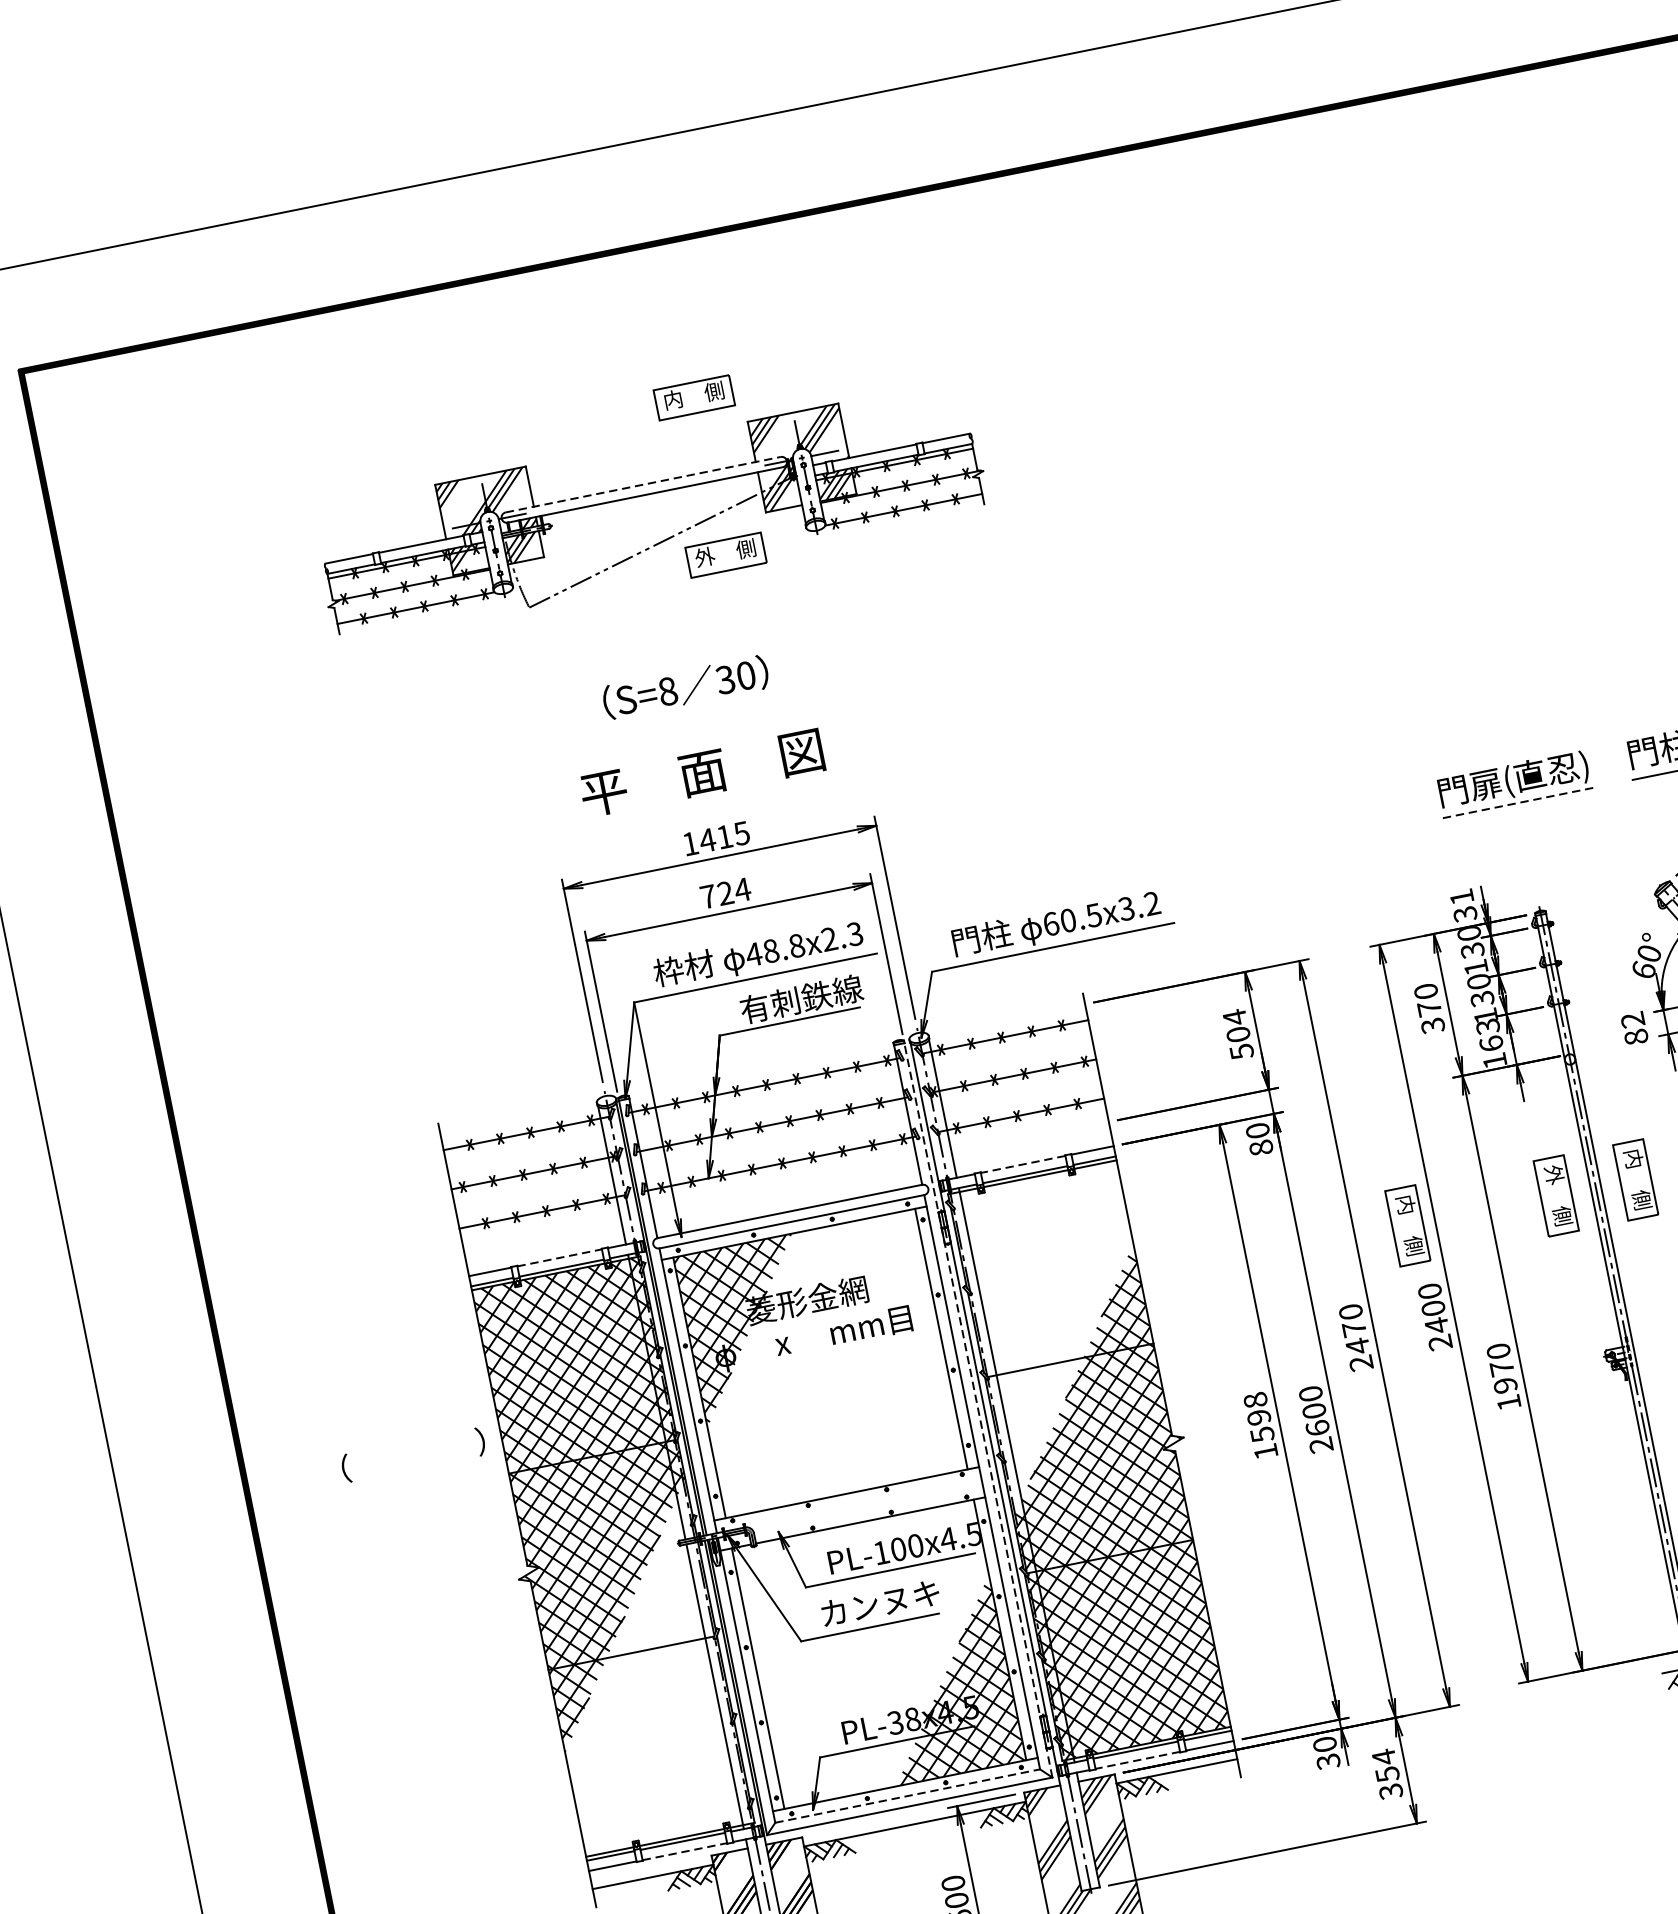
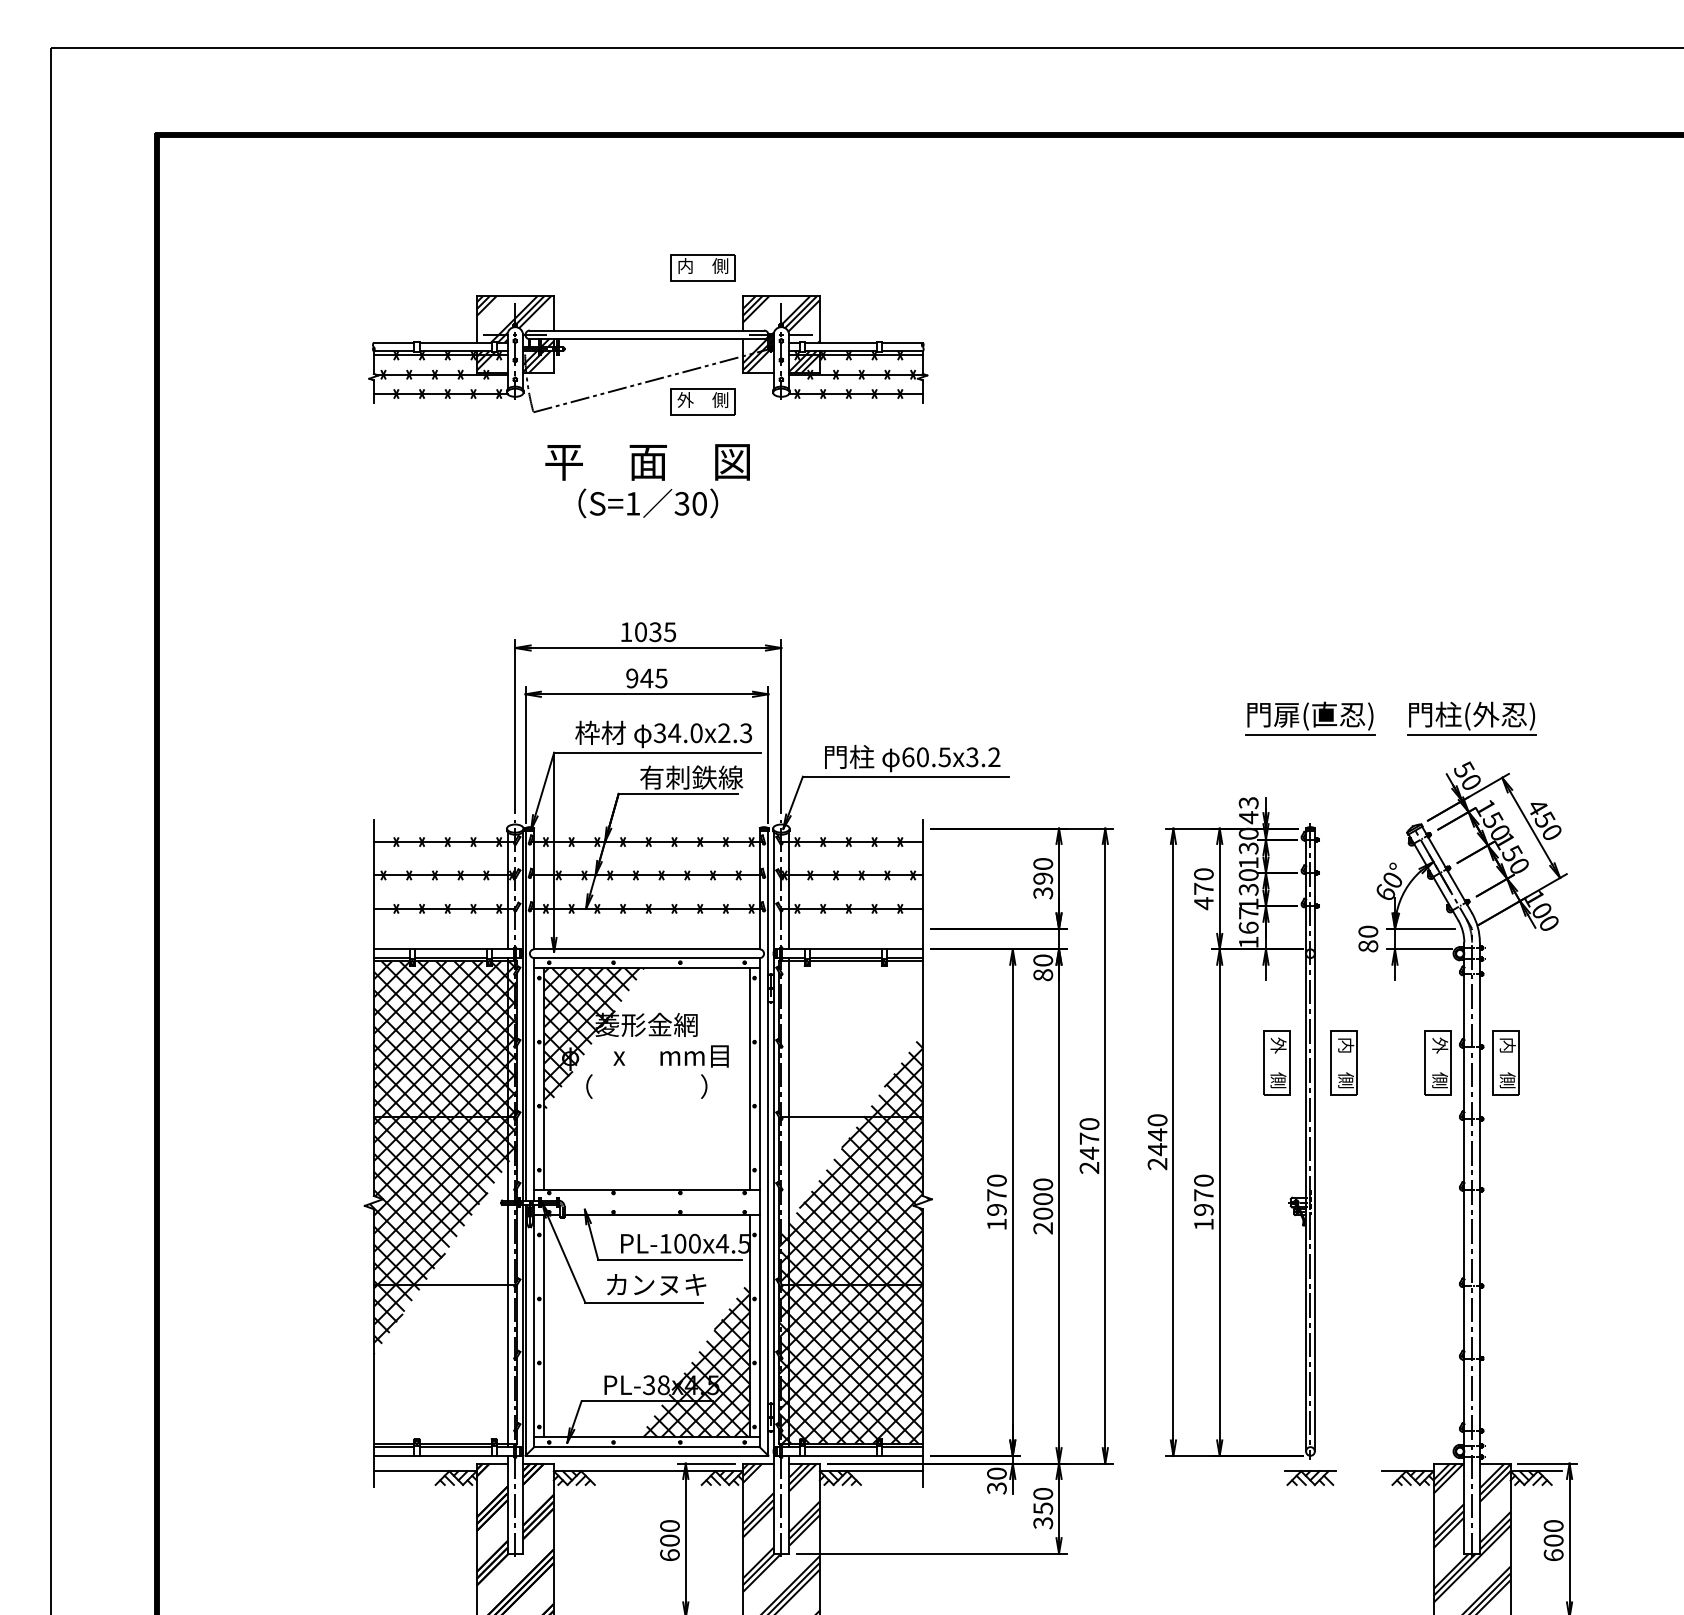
line: (643, 484) -> (647, 330), dashed -> solid
text: (668, 691) -> (633, 503), S=8 -> S=1
text: (702, 773) -> (647, 462), moved
line: (1518, 803) -> (1310, 735), dashed -> solid
text: (715, 839) -> (647, 632), 1415 -> 1035
text: (725, 893) -> (646, 678), 724 -> 945
text: (1463, 905) -> (1248, 810), 31 -> 43
text: (774, 950) -> (677, 733), 48.8x2.3 -> 34.0x2.3
text: (1632, 1019) -> (1368, 931), 82 -> 80
text: (1432, 1025) -> (1203, 903), 370 -> 470
text: (1487, 1026) -> (1248, 913), 163 -> 167
text: (1238, 1033) -> (1043, 877), 504 -> 390
line: (1023, 1164) -> (845, 949), dashed -> solid
part: (1406, 1225) -> (1149, 1062), removed
line: (560, 1257) -> (451, 949), dashed -> solid
text: (1433, 1308) -> (1157, 1134), 2400 -> 2440
line: (978, 1410) -> (768, 1143), dashed -> solid
text: (1258, 1417) -> (996, 1195), 1598 -> 1970
text: (1316, 1428) -> (1042, 1213), 2600 -> 2000
text: (413, 1455) -> (646, 1086), moved
text: (1384, 1756) -> (1043, 1493), 354 -> 350
line: (1138, 1759) -> (841, 1455), dashed -> solid
line: (907, 1796) -> (646, 1447), dashed -> solid
line: (684, 1851) -> (455, 1455), dashed -> solid

